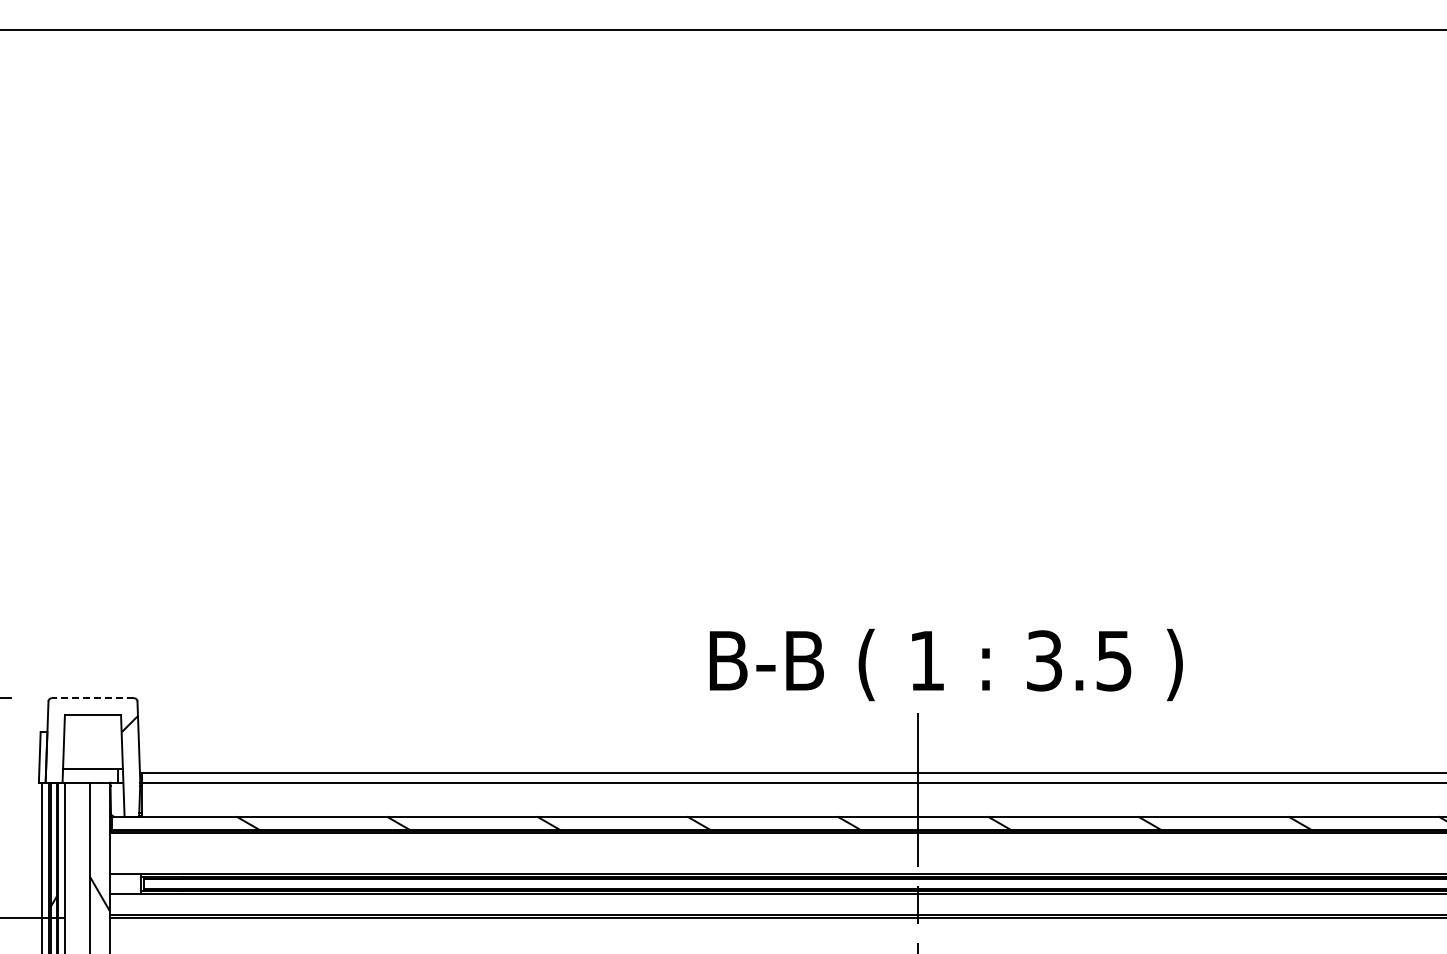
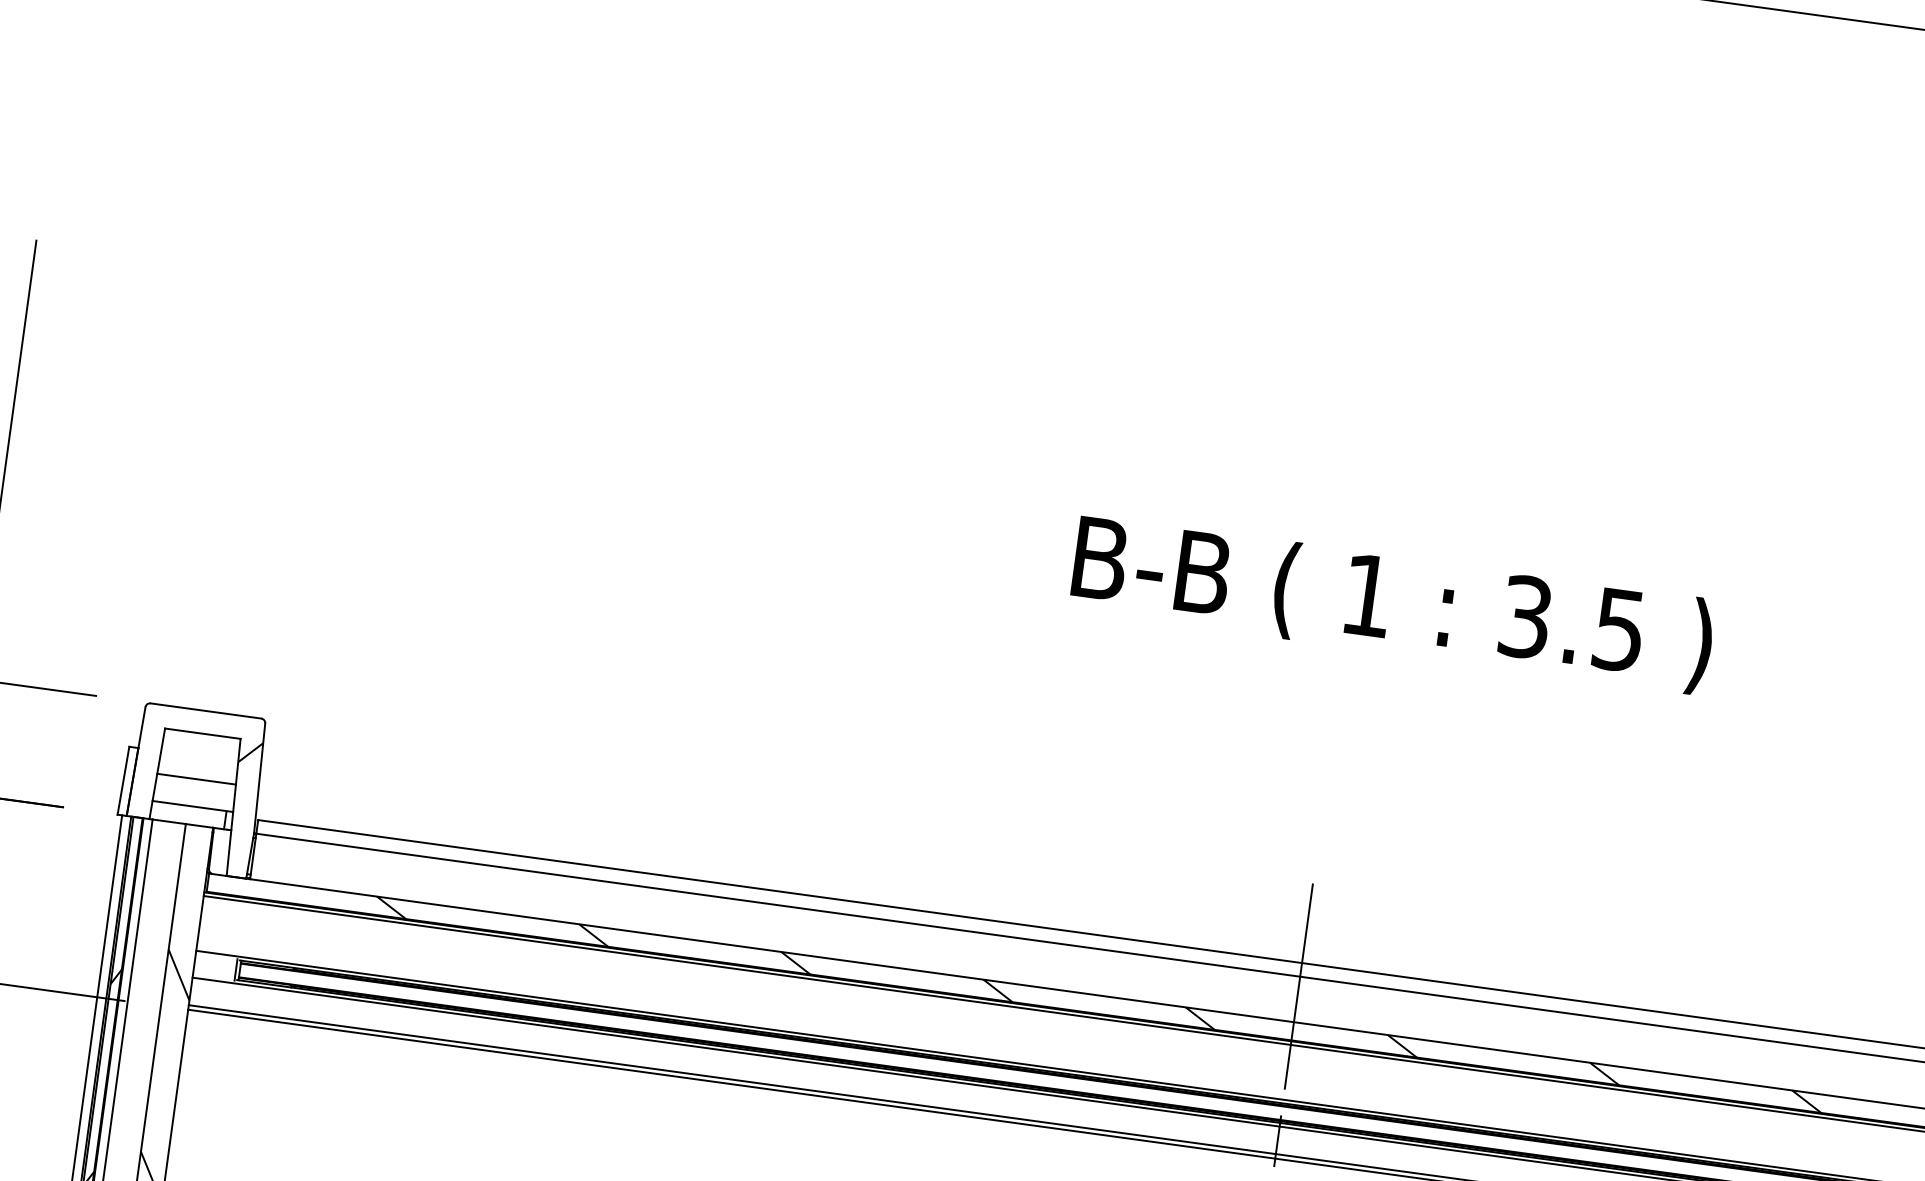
text: (945, 664) -> (1391, 603), moved
line: (92, 698) -> (205, 711), dashed -> solid
line: (92, 748) -> (196, 778), added

